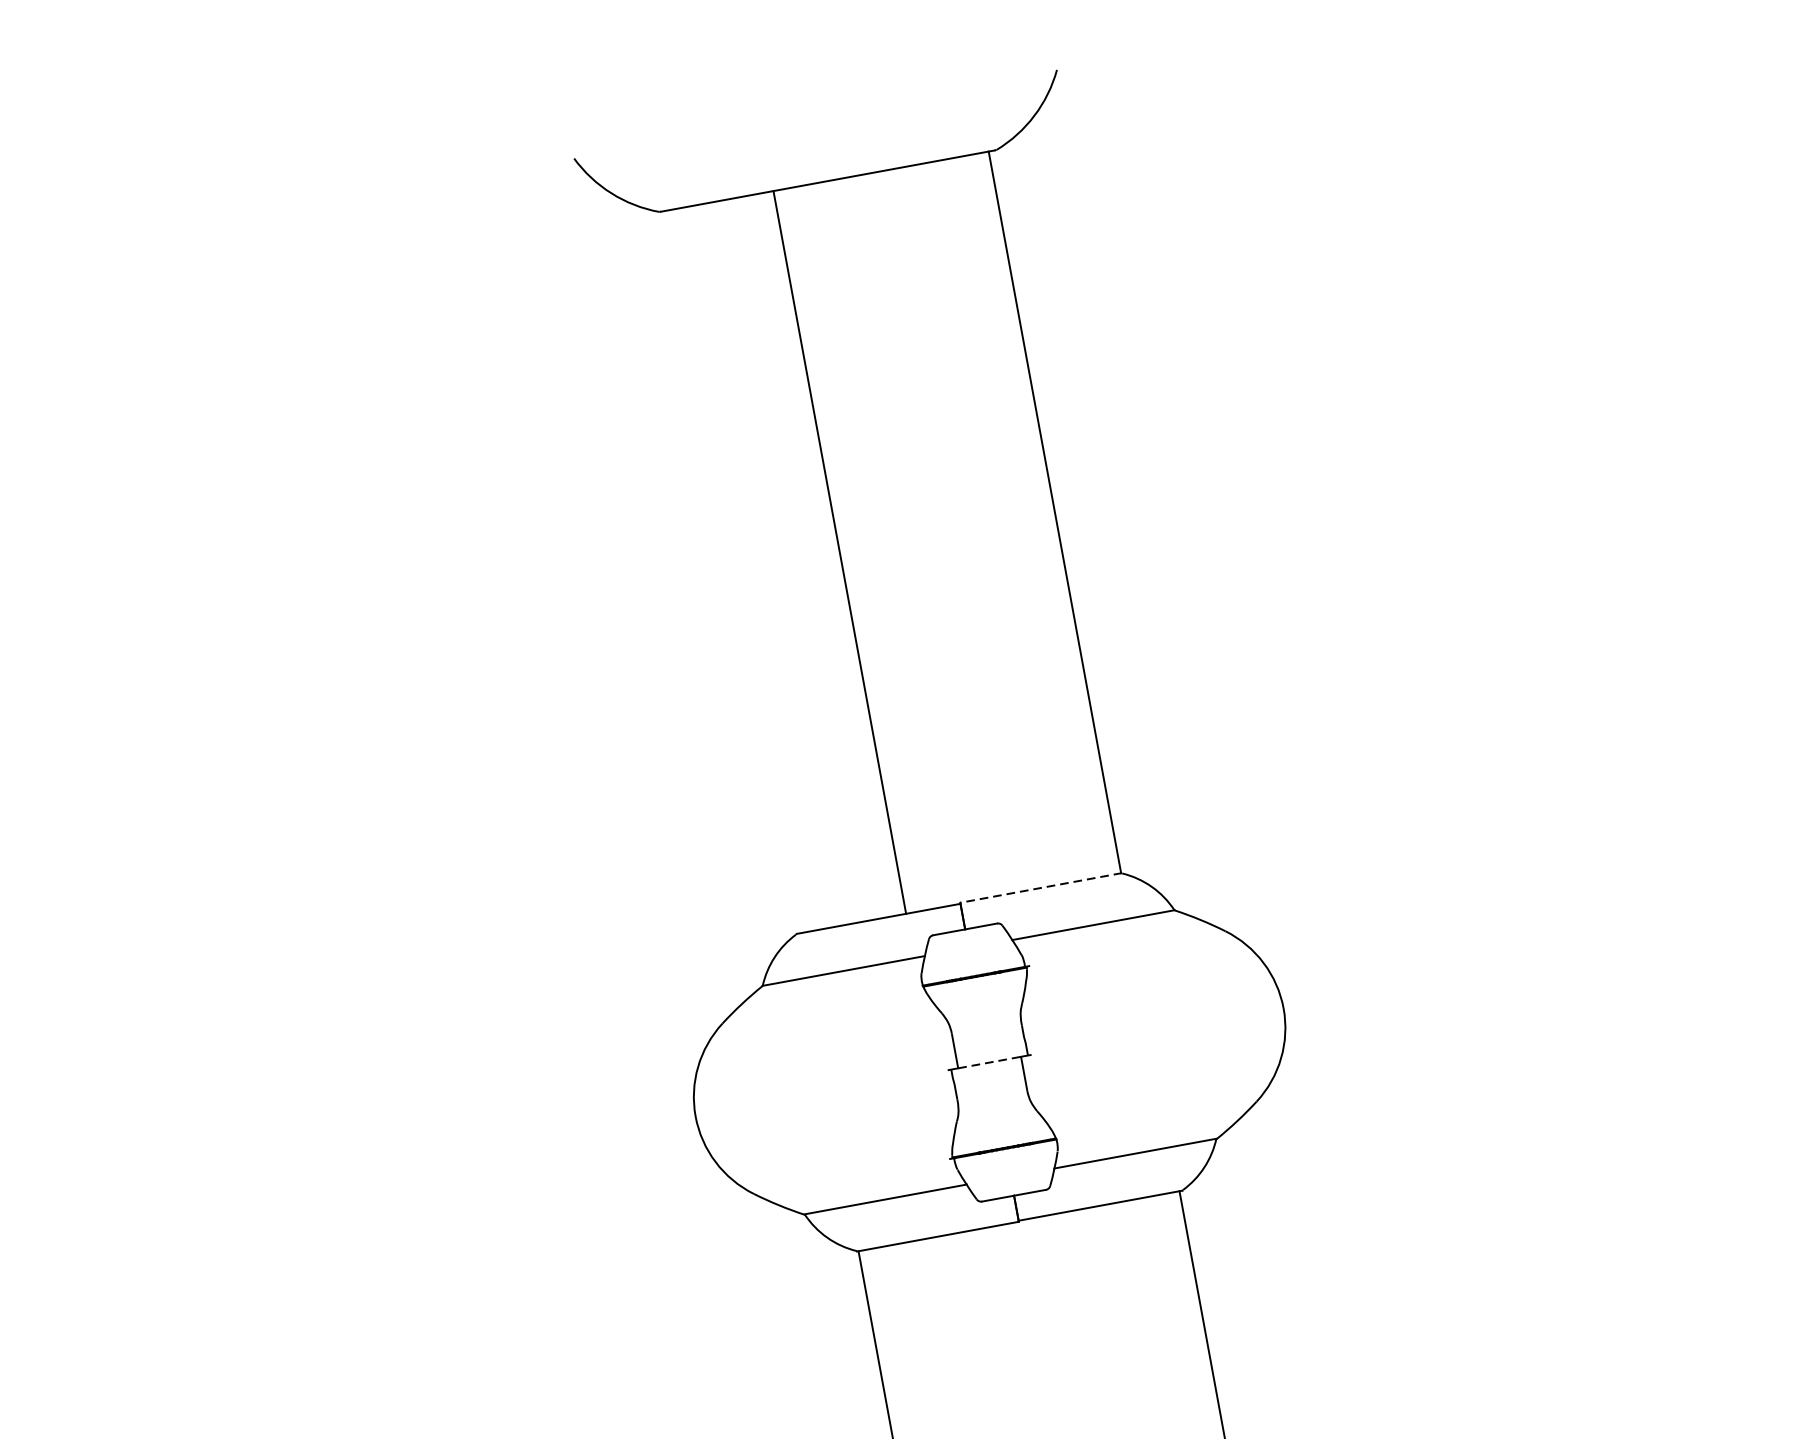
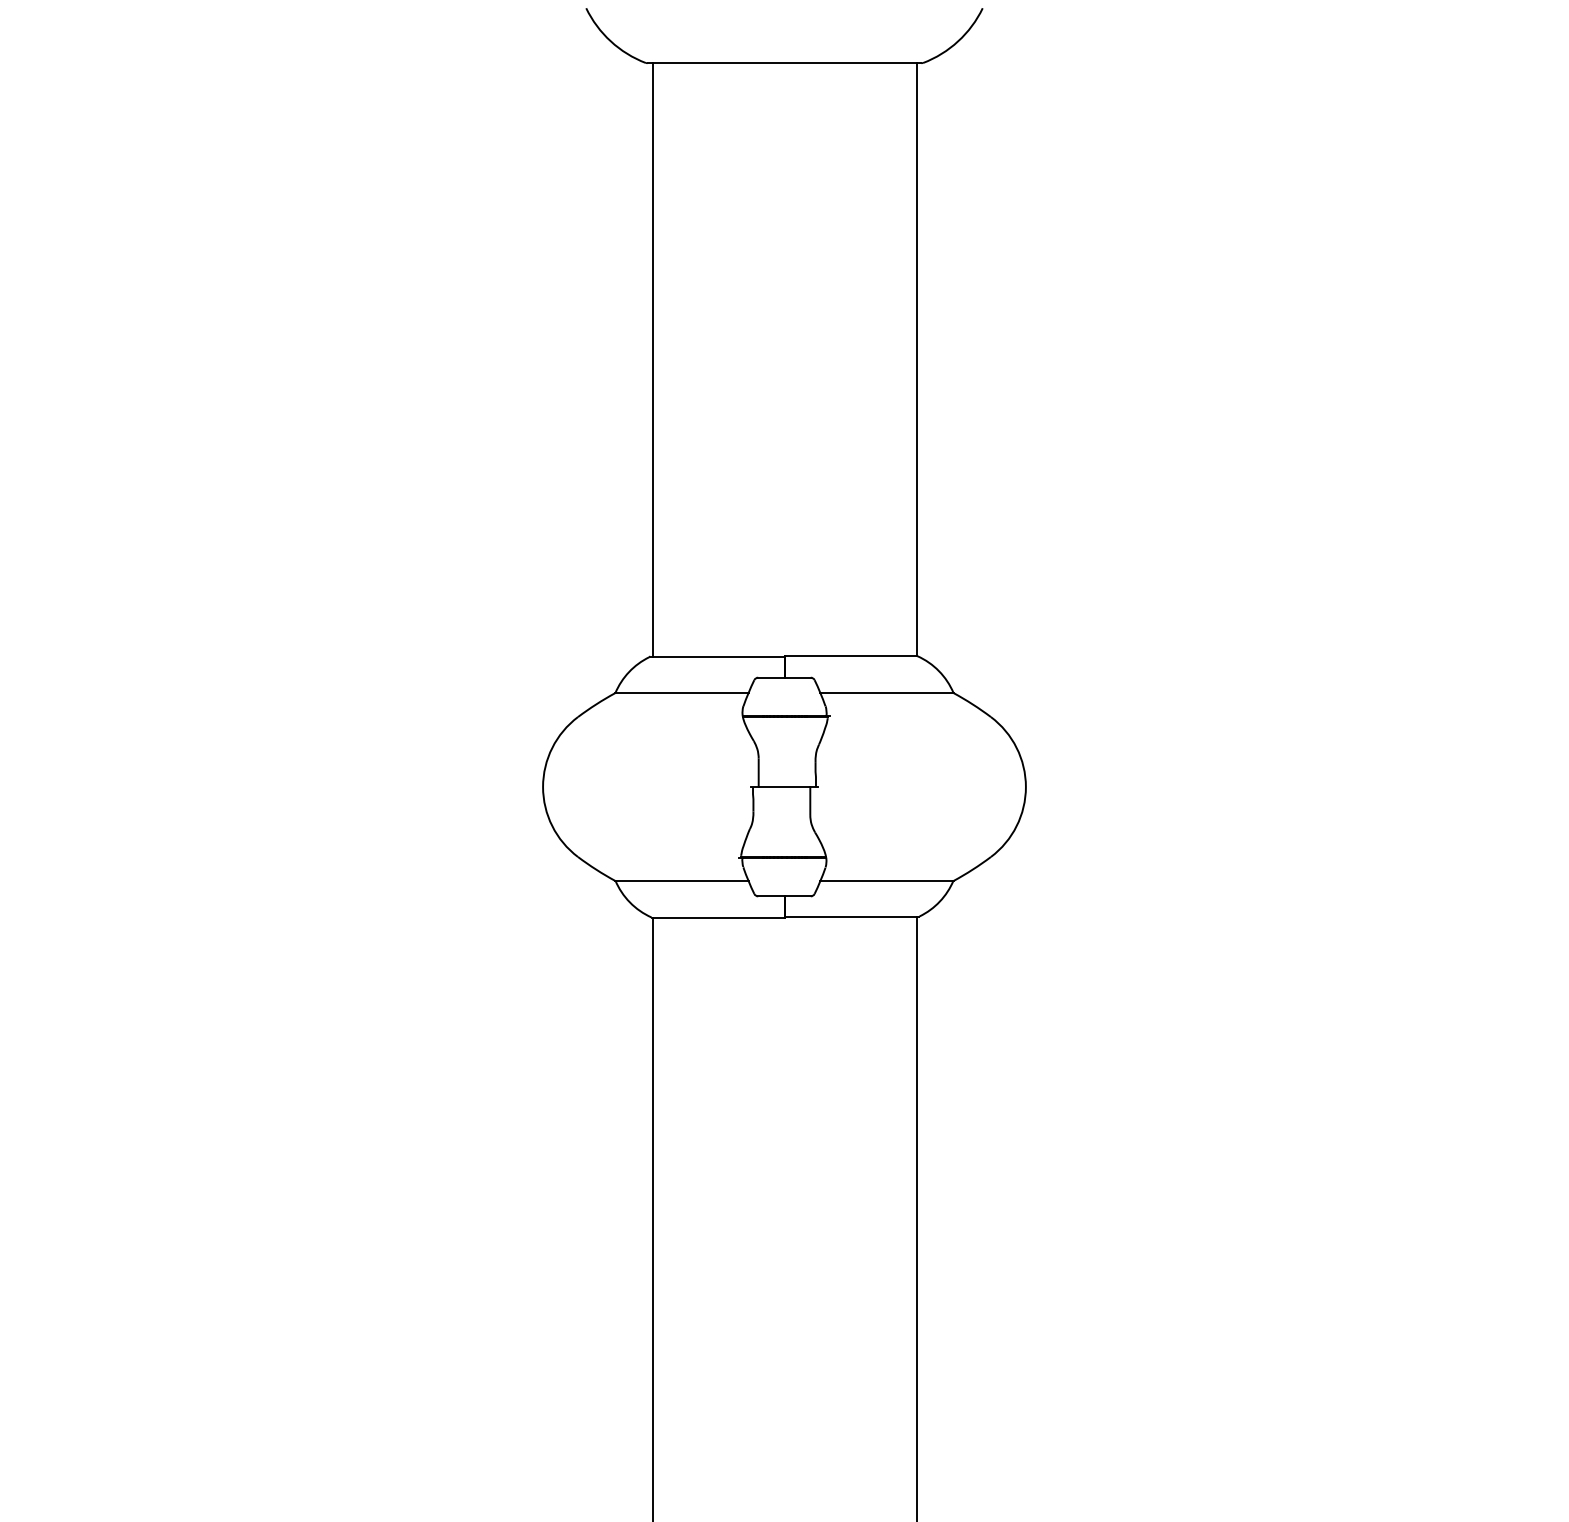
line: (839, 551) -> (652, 359), moved
line: (1040, 887) -> (850, 655), dashed -> solid
line: (989, 1063) -> (784, 787), dashed -> solid

